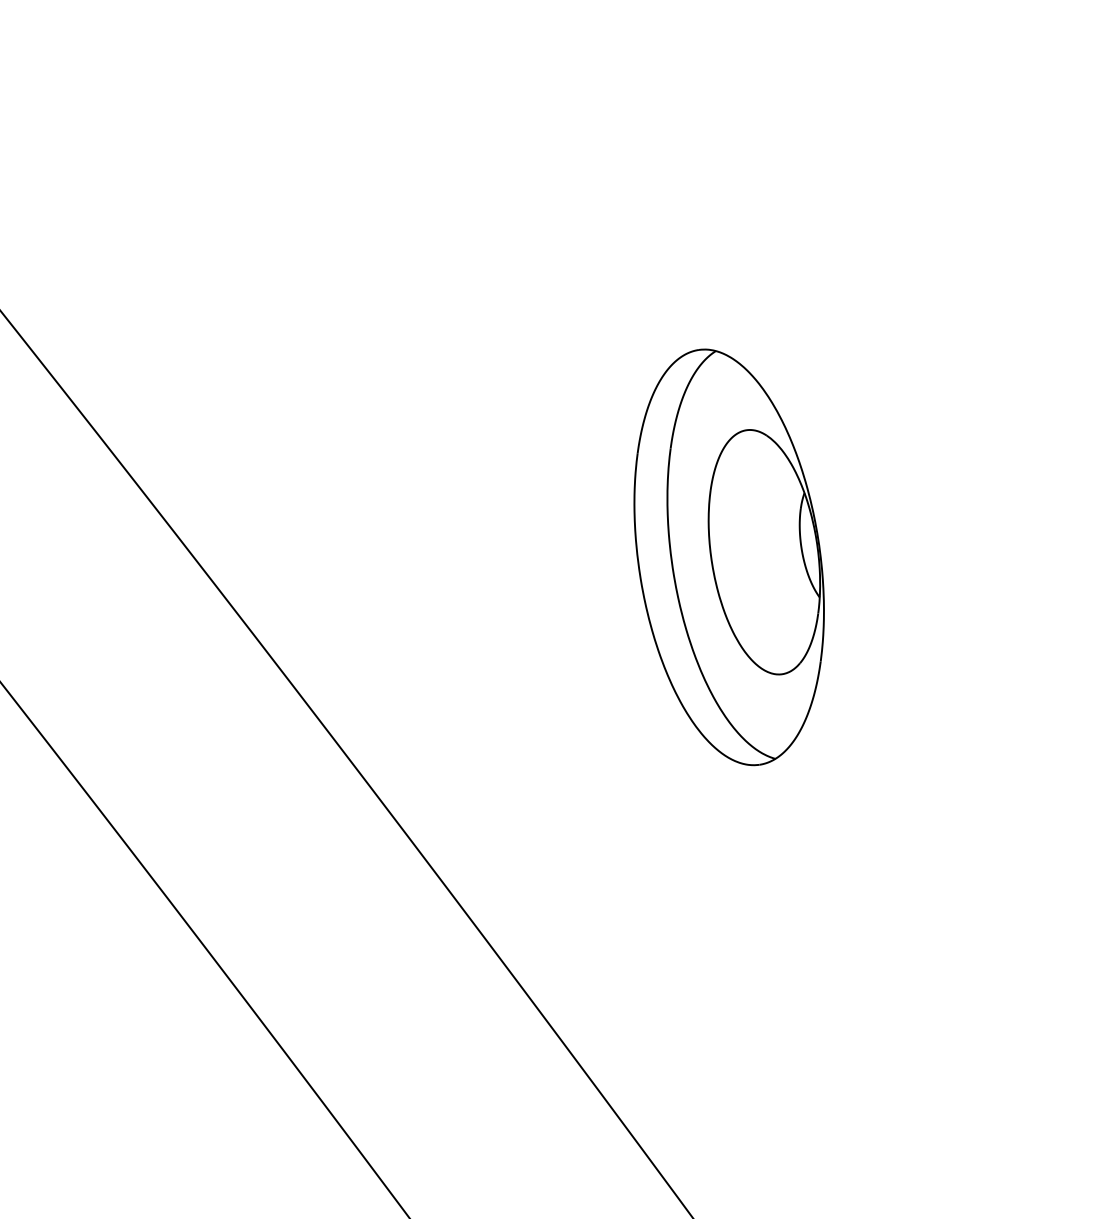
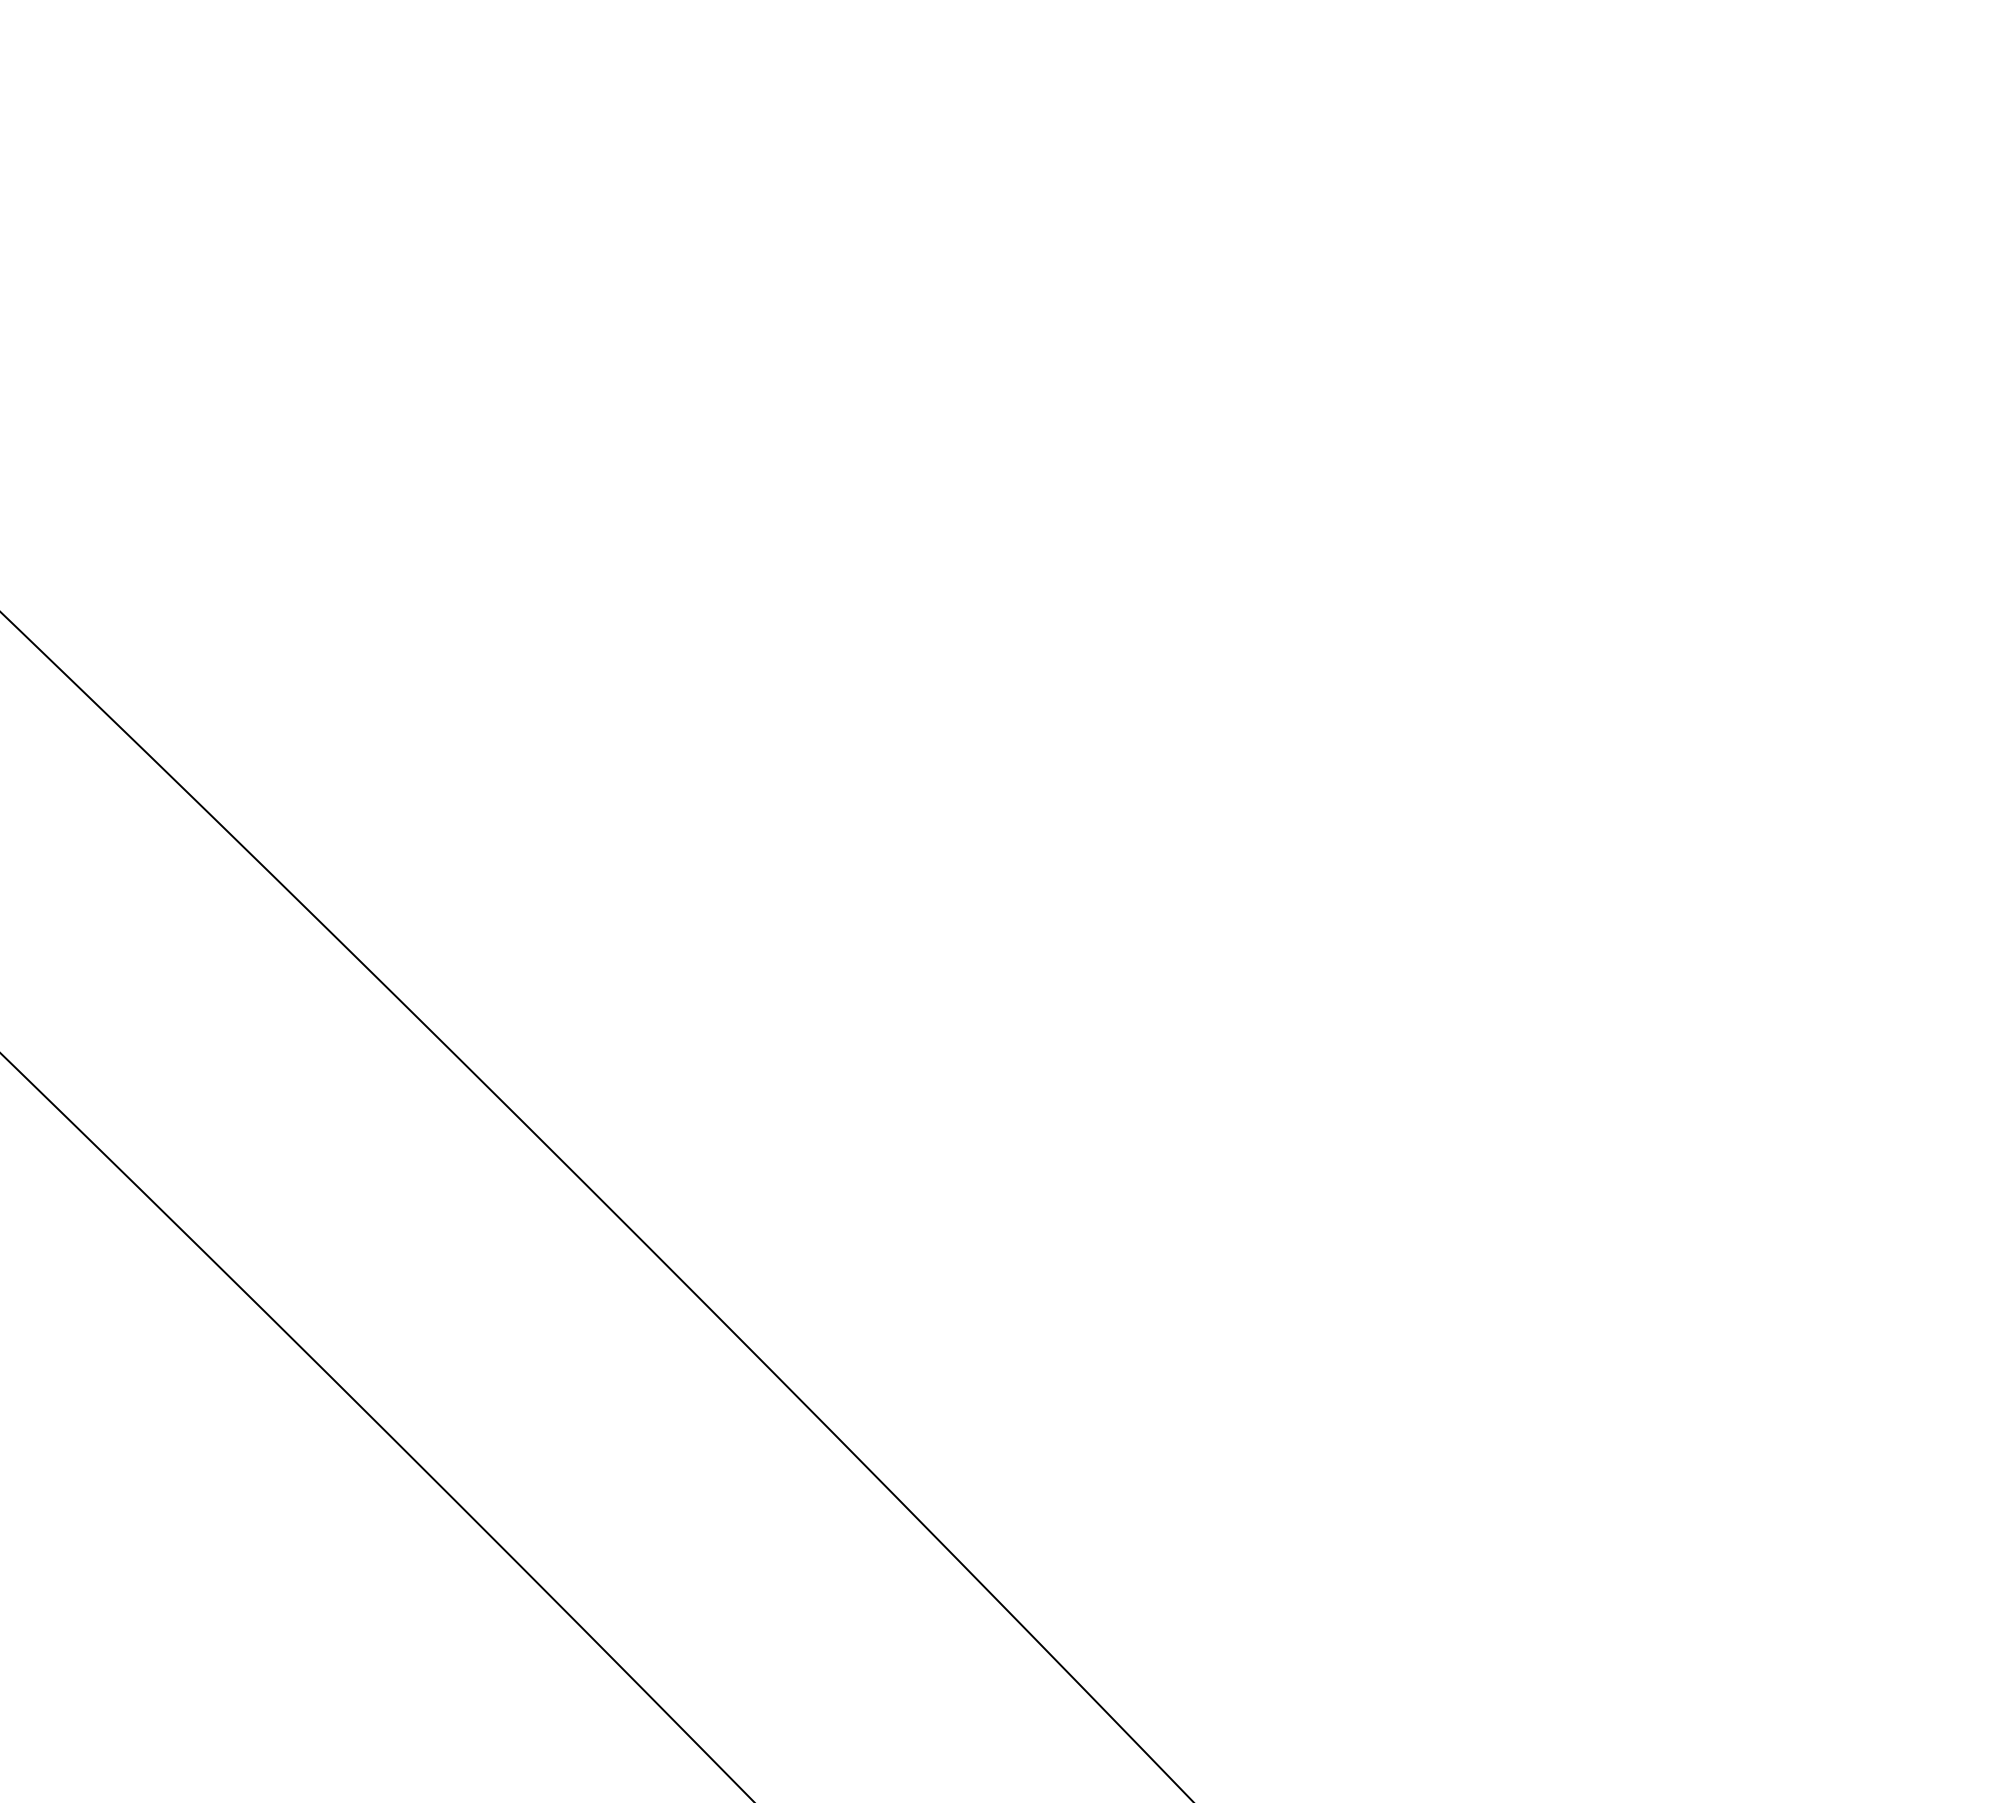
part: (729, 557) -> (1035, 803), removed

